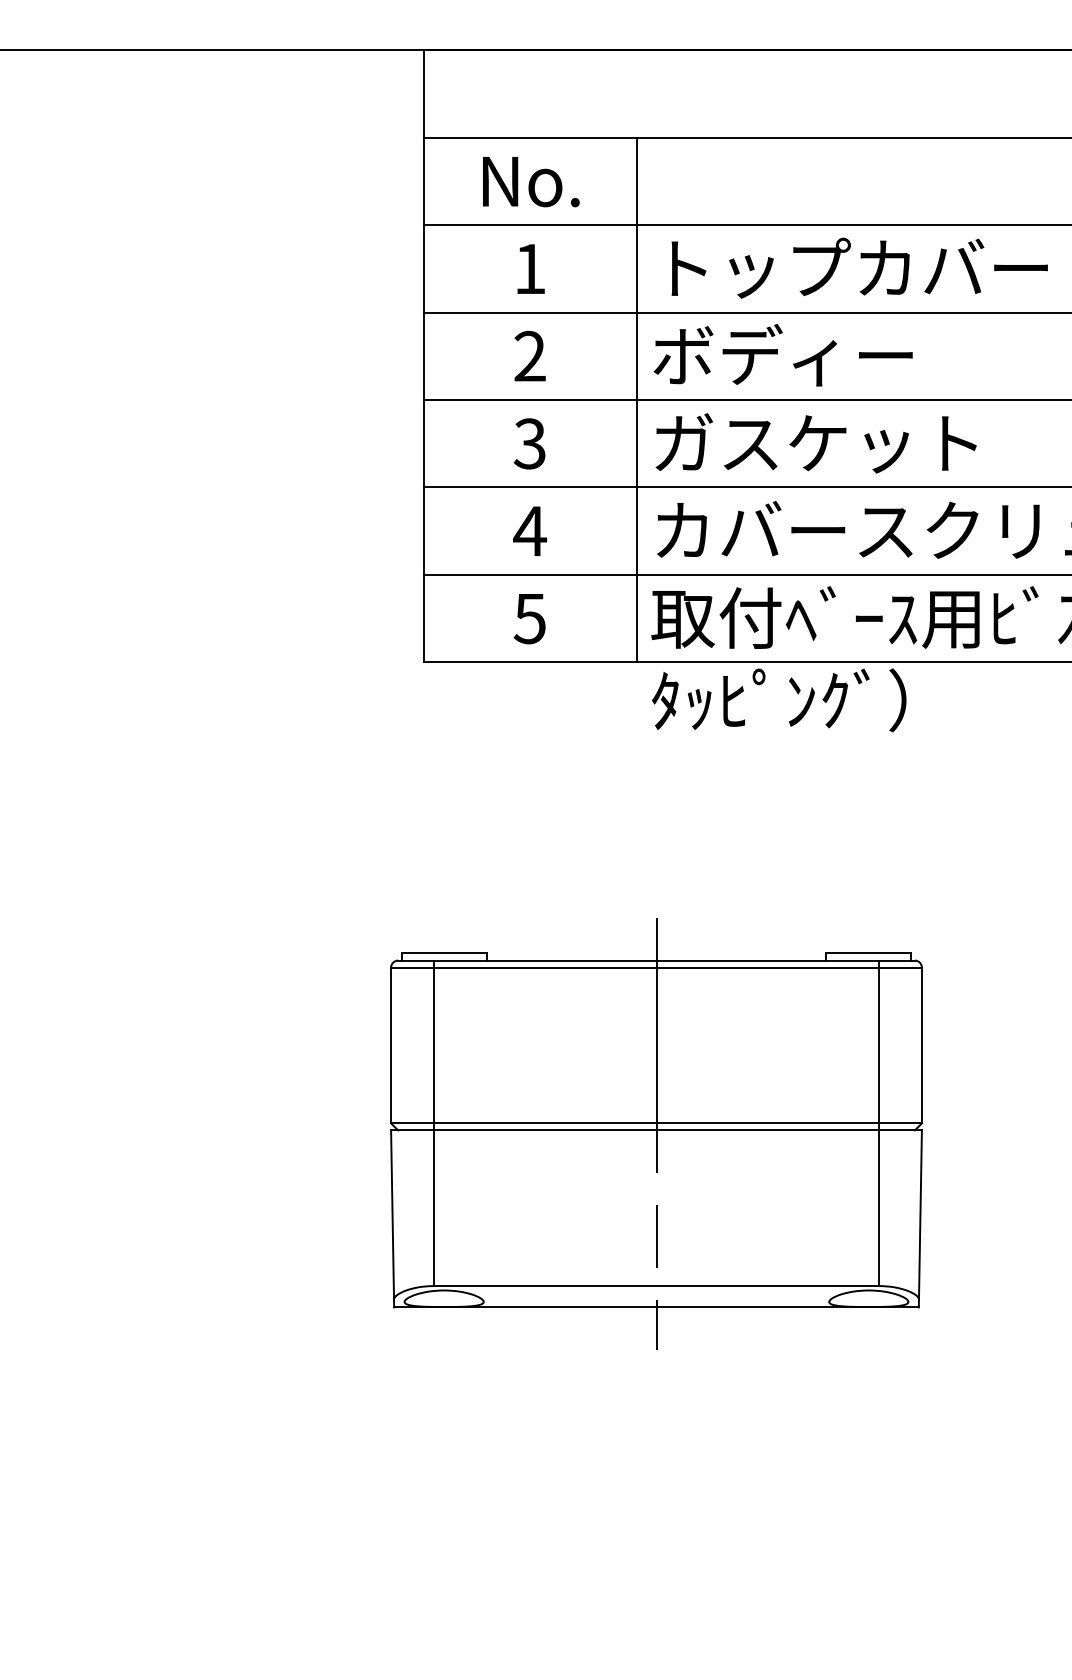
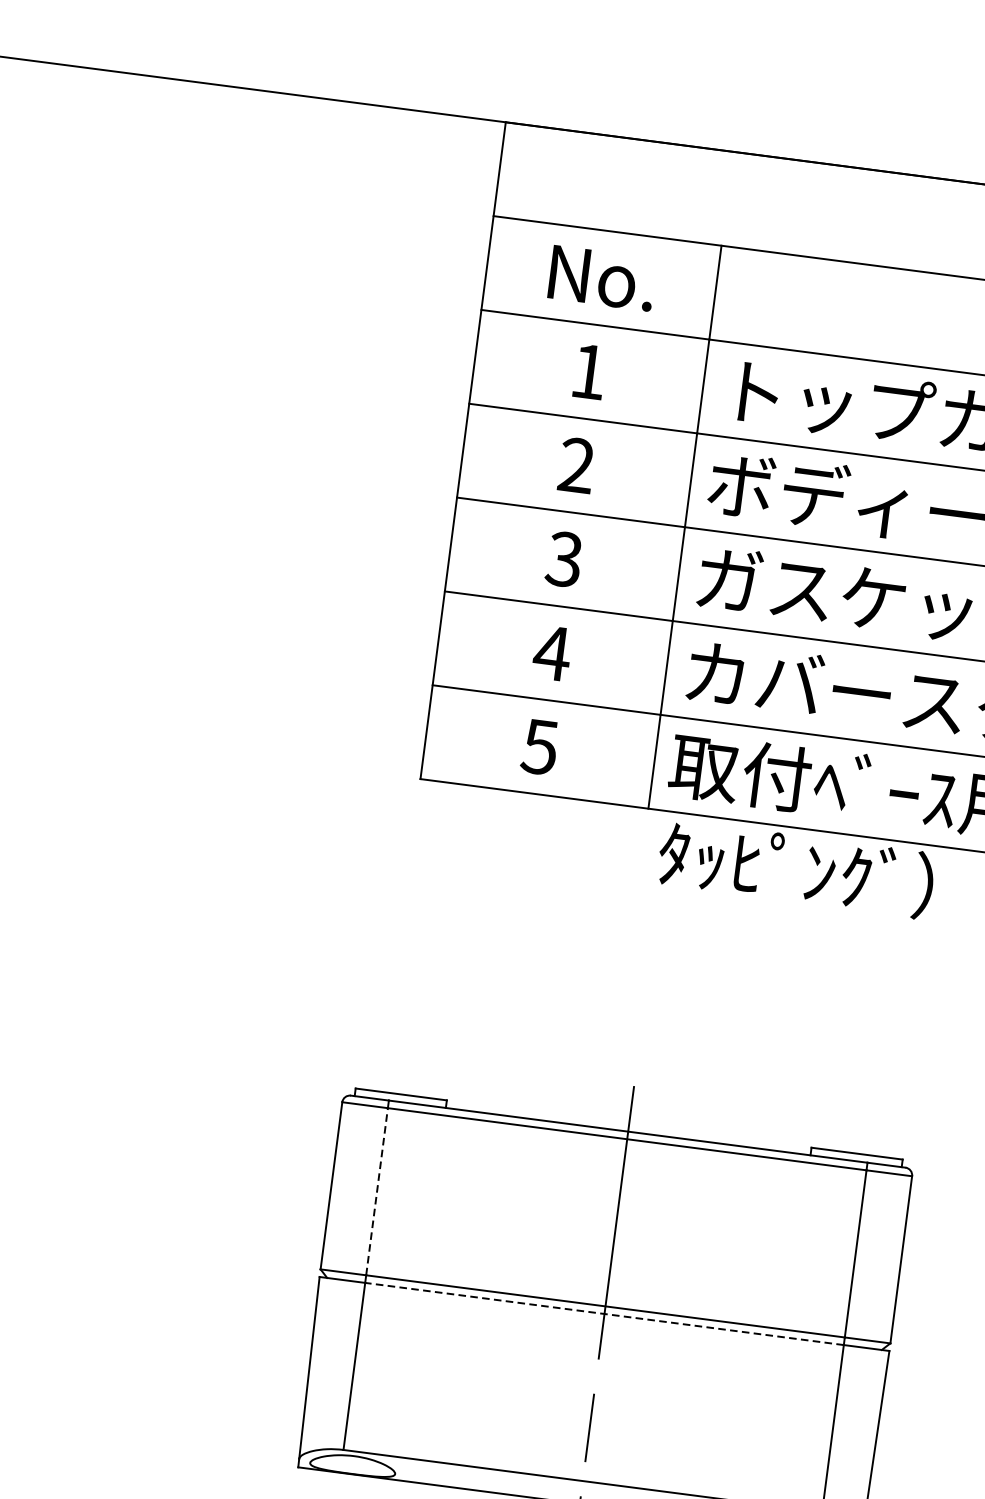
line: (433, 1045) -> (376, 1191), solid -> dashed
line: (656, 1130) -> (604, 1314), solid -> dashed

